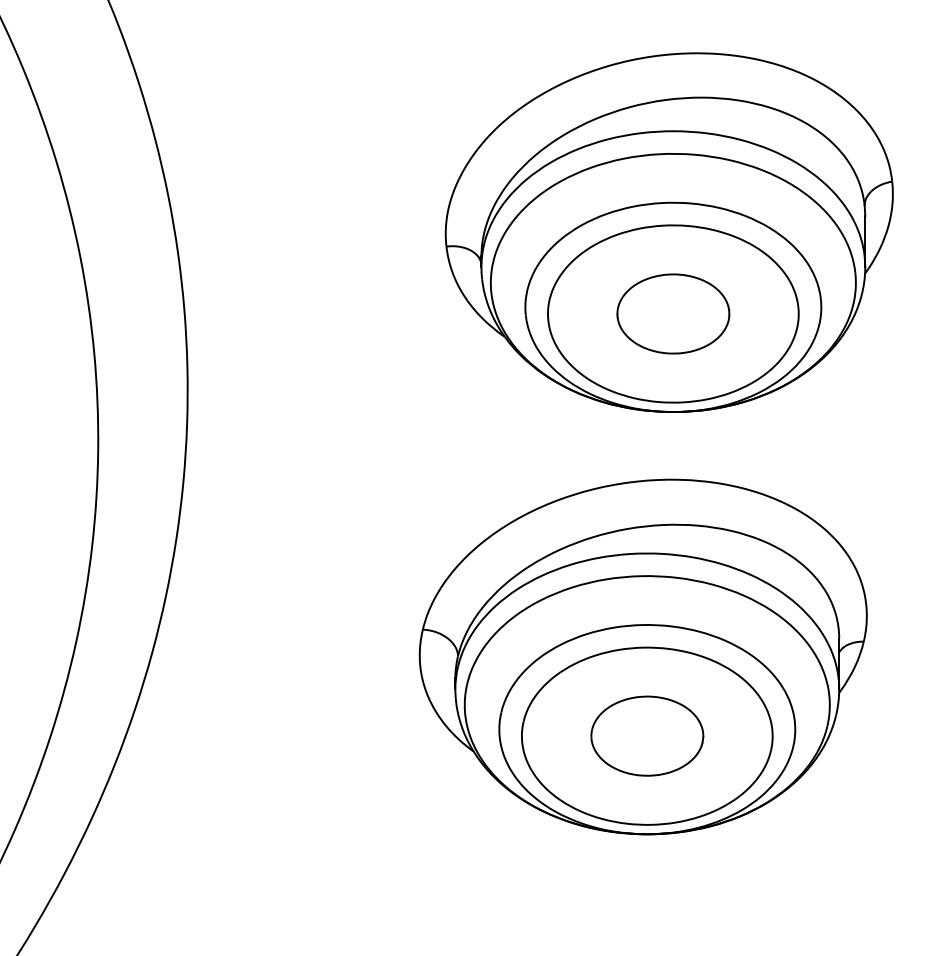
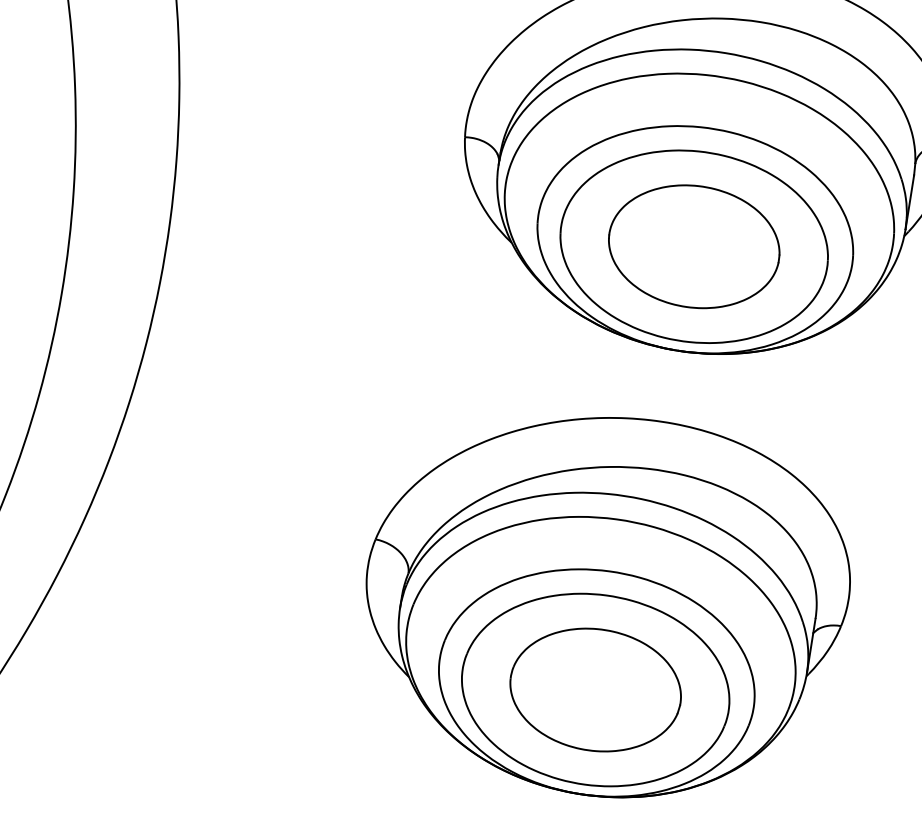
part: (673, 313) -> (694, 246), size x1.43
part: (647, 735) -> (596, 689), size x1.43

